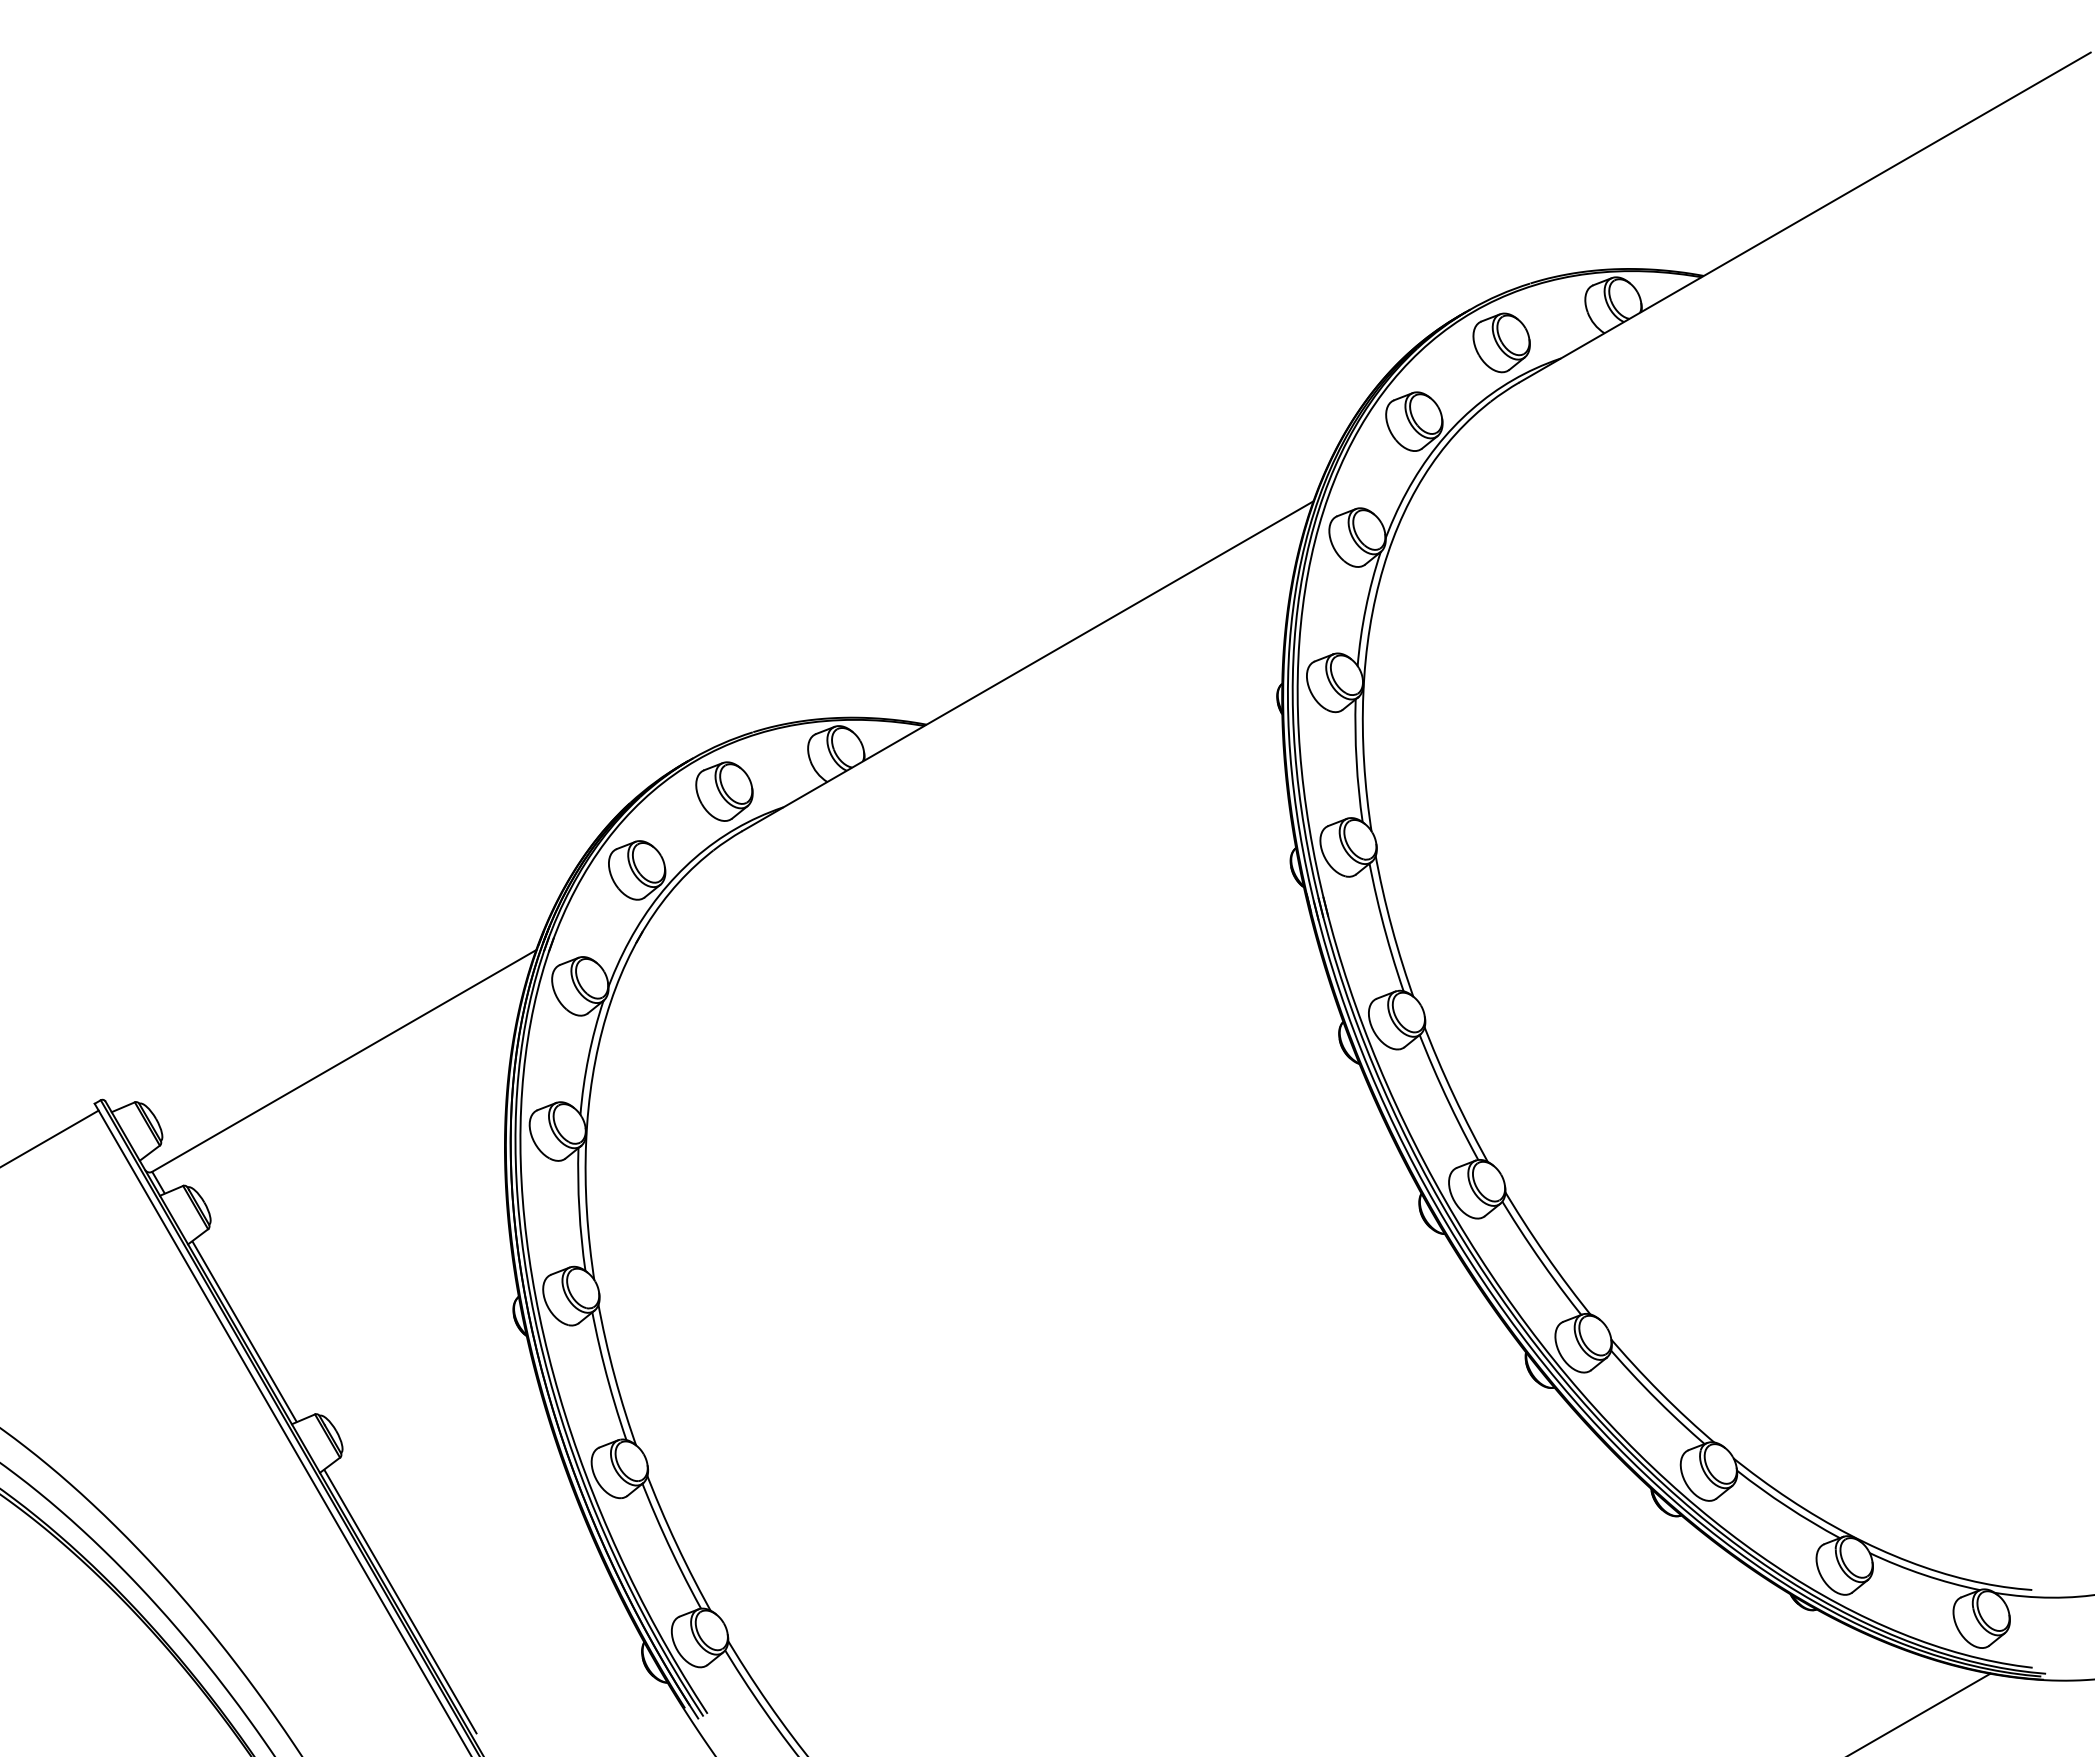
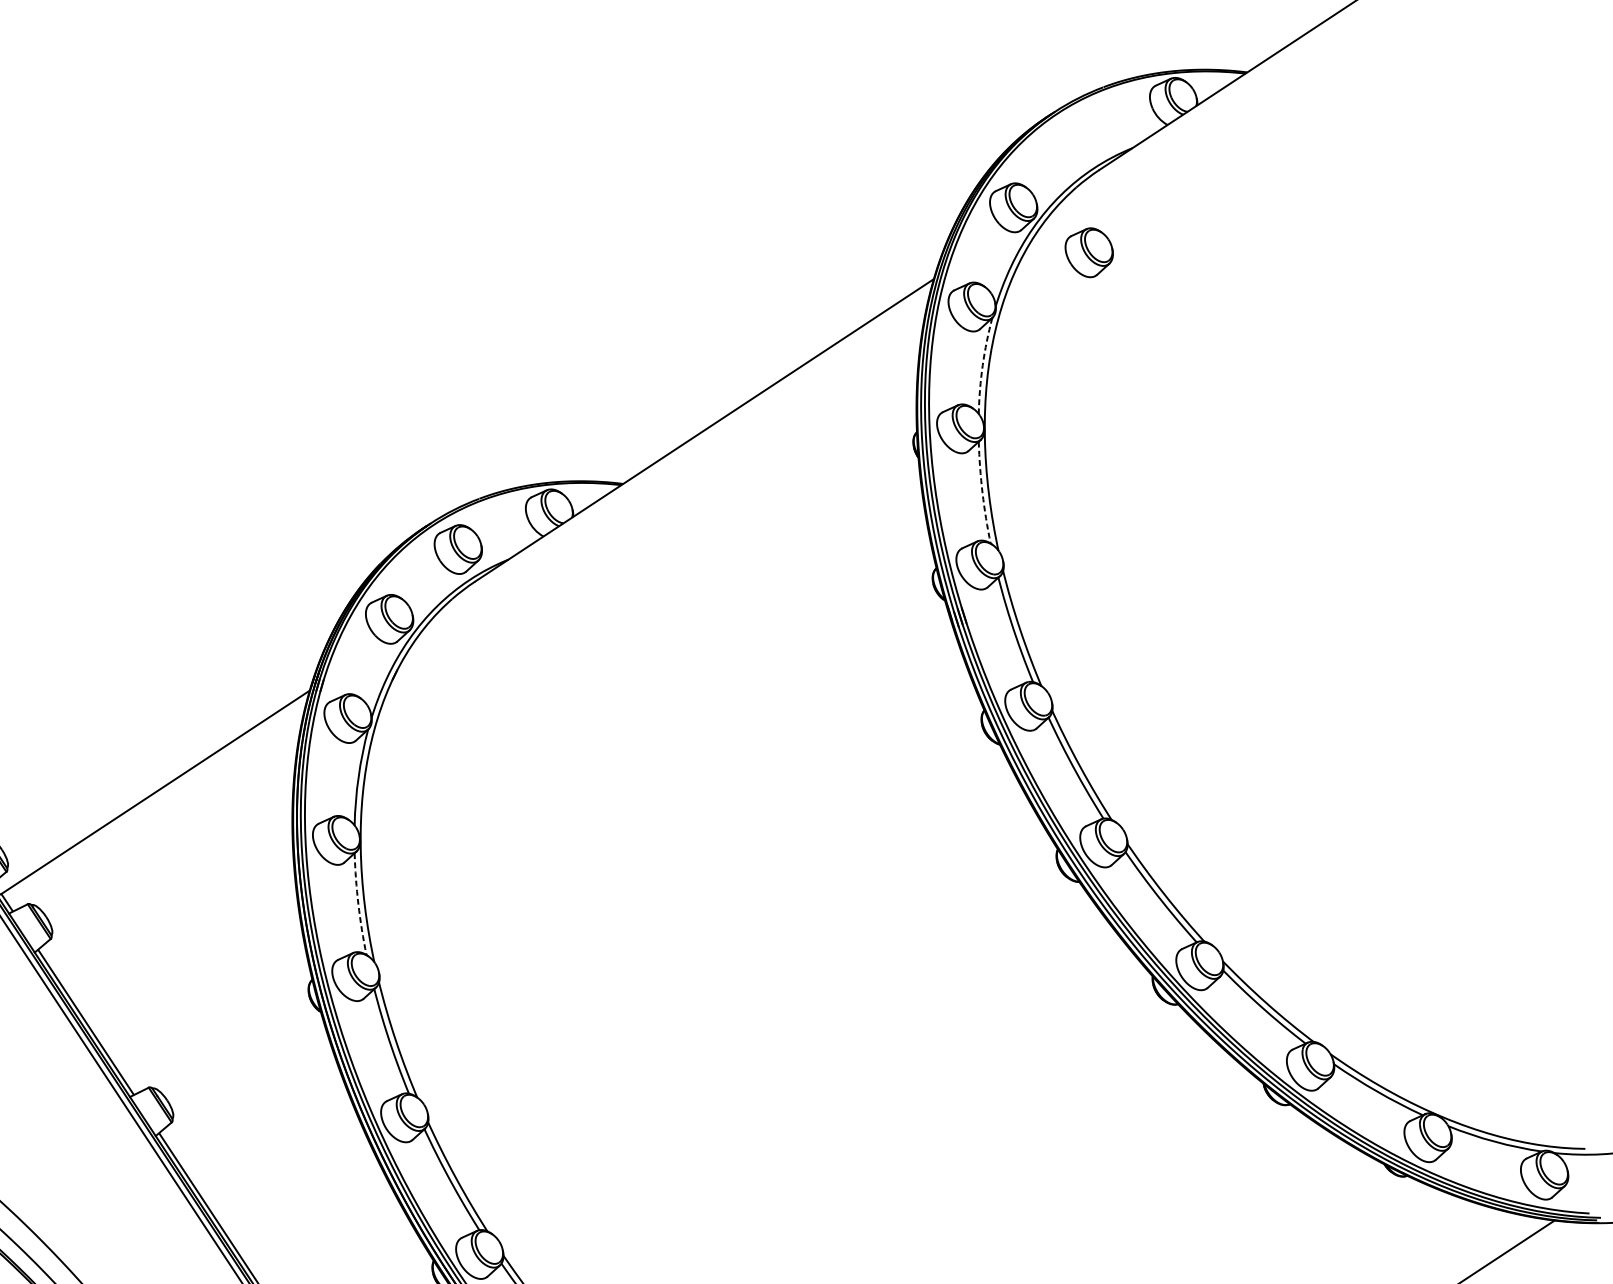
part: (1501, 342) -> (1089, 252), moved
arc: (1365, 608) -> (982, 365), solid -> dashed
arc: (1356, 761) -> (982, 493), solid -> dashed
arc: (579, 1209) -> (358, 904), solid -> dashed

